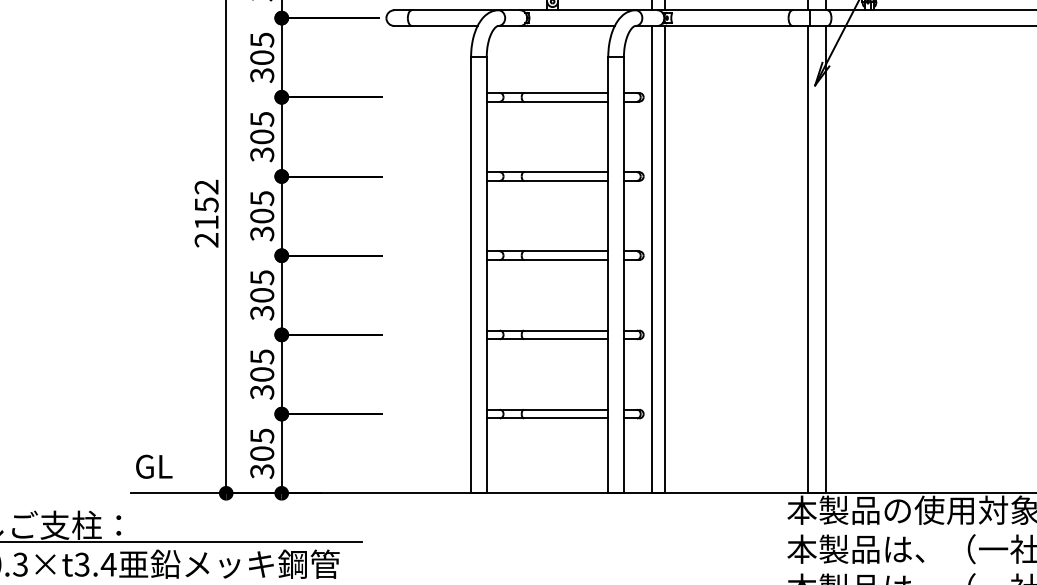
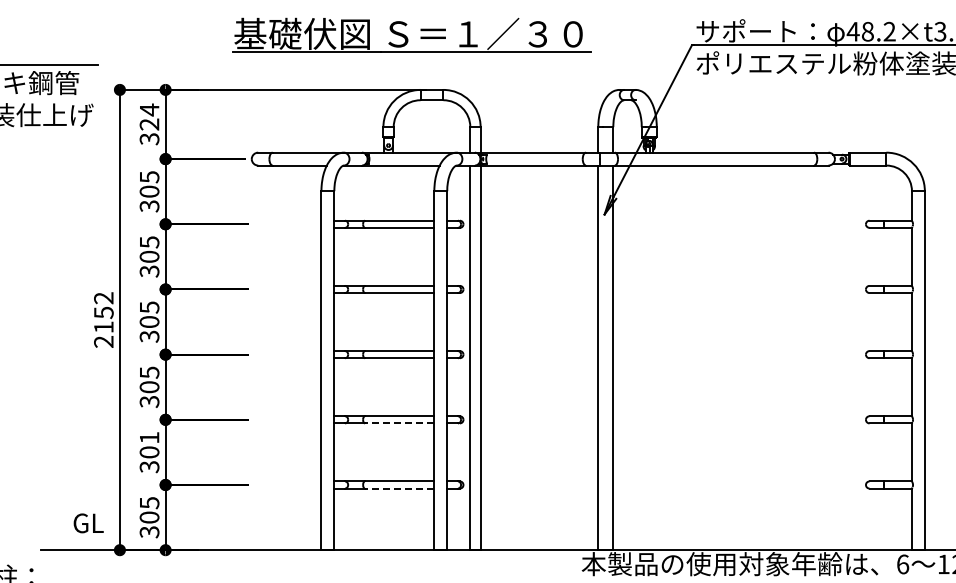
line: (565, 339) -> (399, 423), solid -> dashed
text: (262, 357) -> (149, 438), 305 -> 301
line: (565, 418) -> (399, 488), solid -> dashed
text: (154, 466) -> (88, 523), moved

